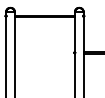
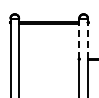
line: (75, 34) -> (79, 40), solid -> dashed
line: (83, 34) -> (87, 40), solid -> dashed

